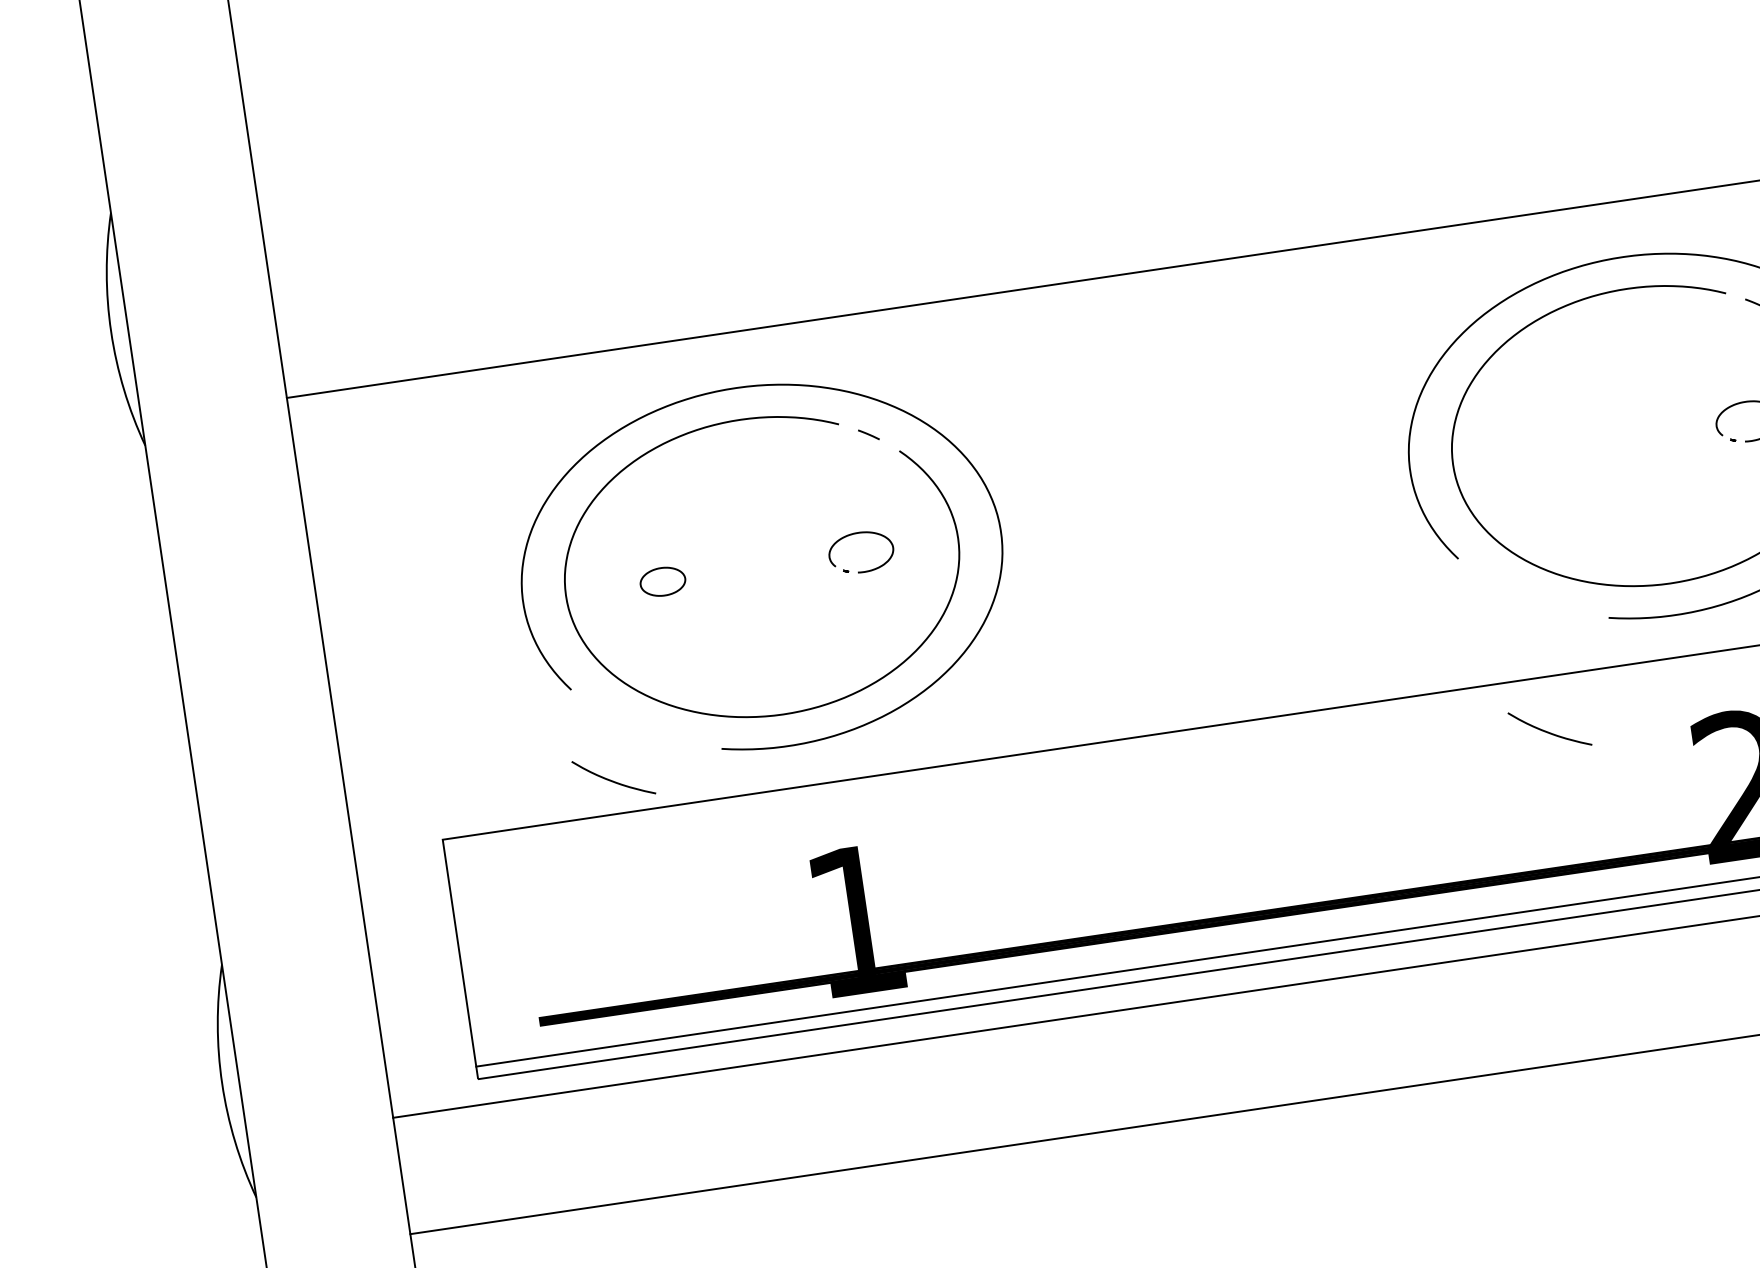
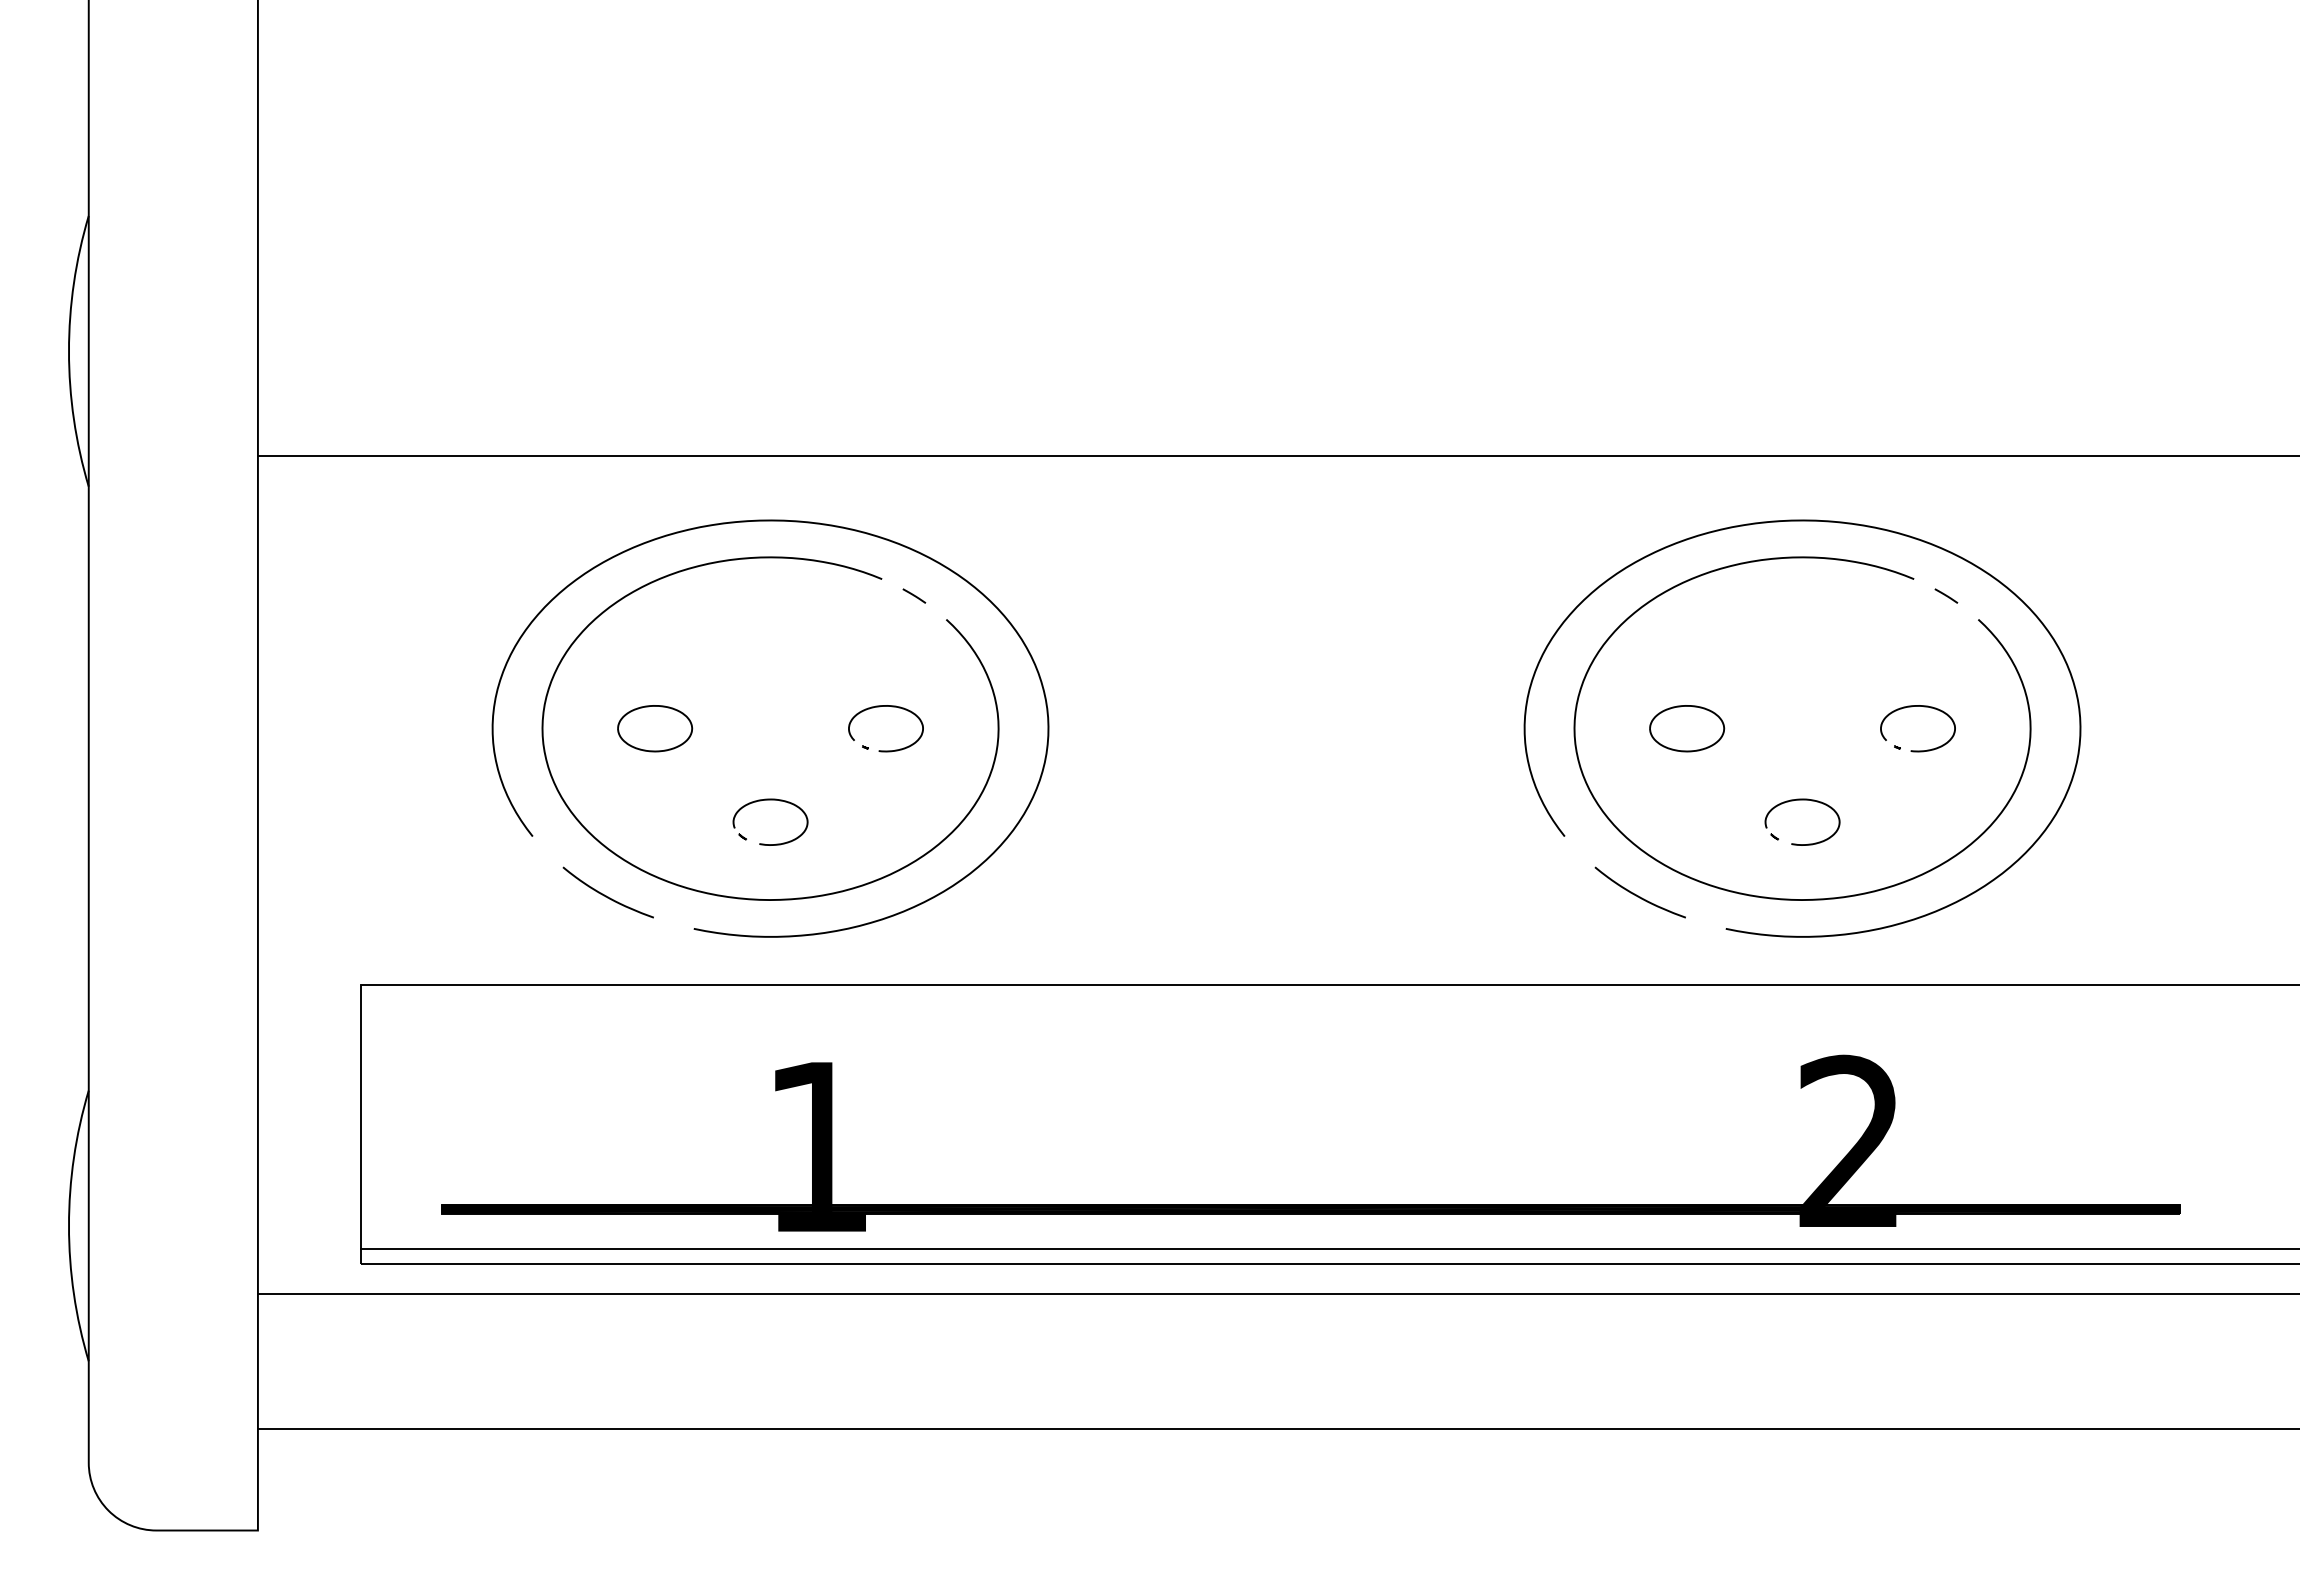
part: (1550, 450) -> (1687, 728), added
part: (1658, 497) -> (1802, 800), added
part: (663, 581) -> (655, 728), size x1.43
part: (771, 628) -> (770, 800), added
curve: (1548, 731) -> (1638, 895), moved
curve: (612, 780) -> (606, 895), moved

